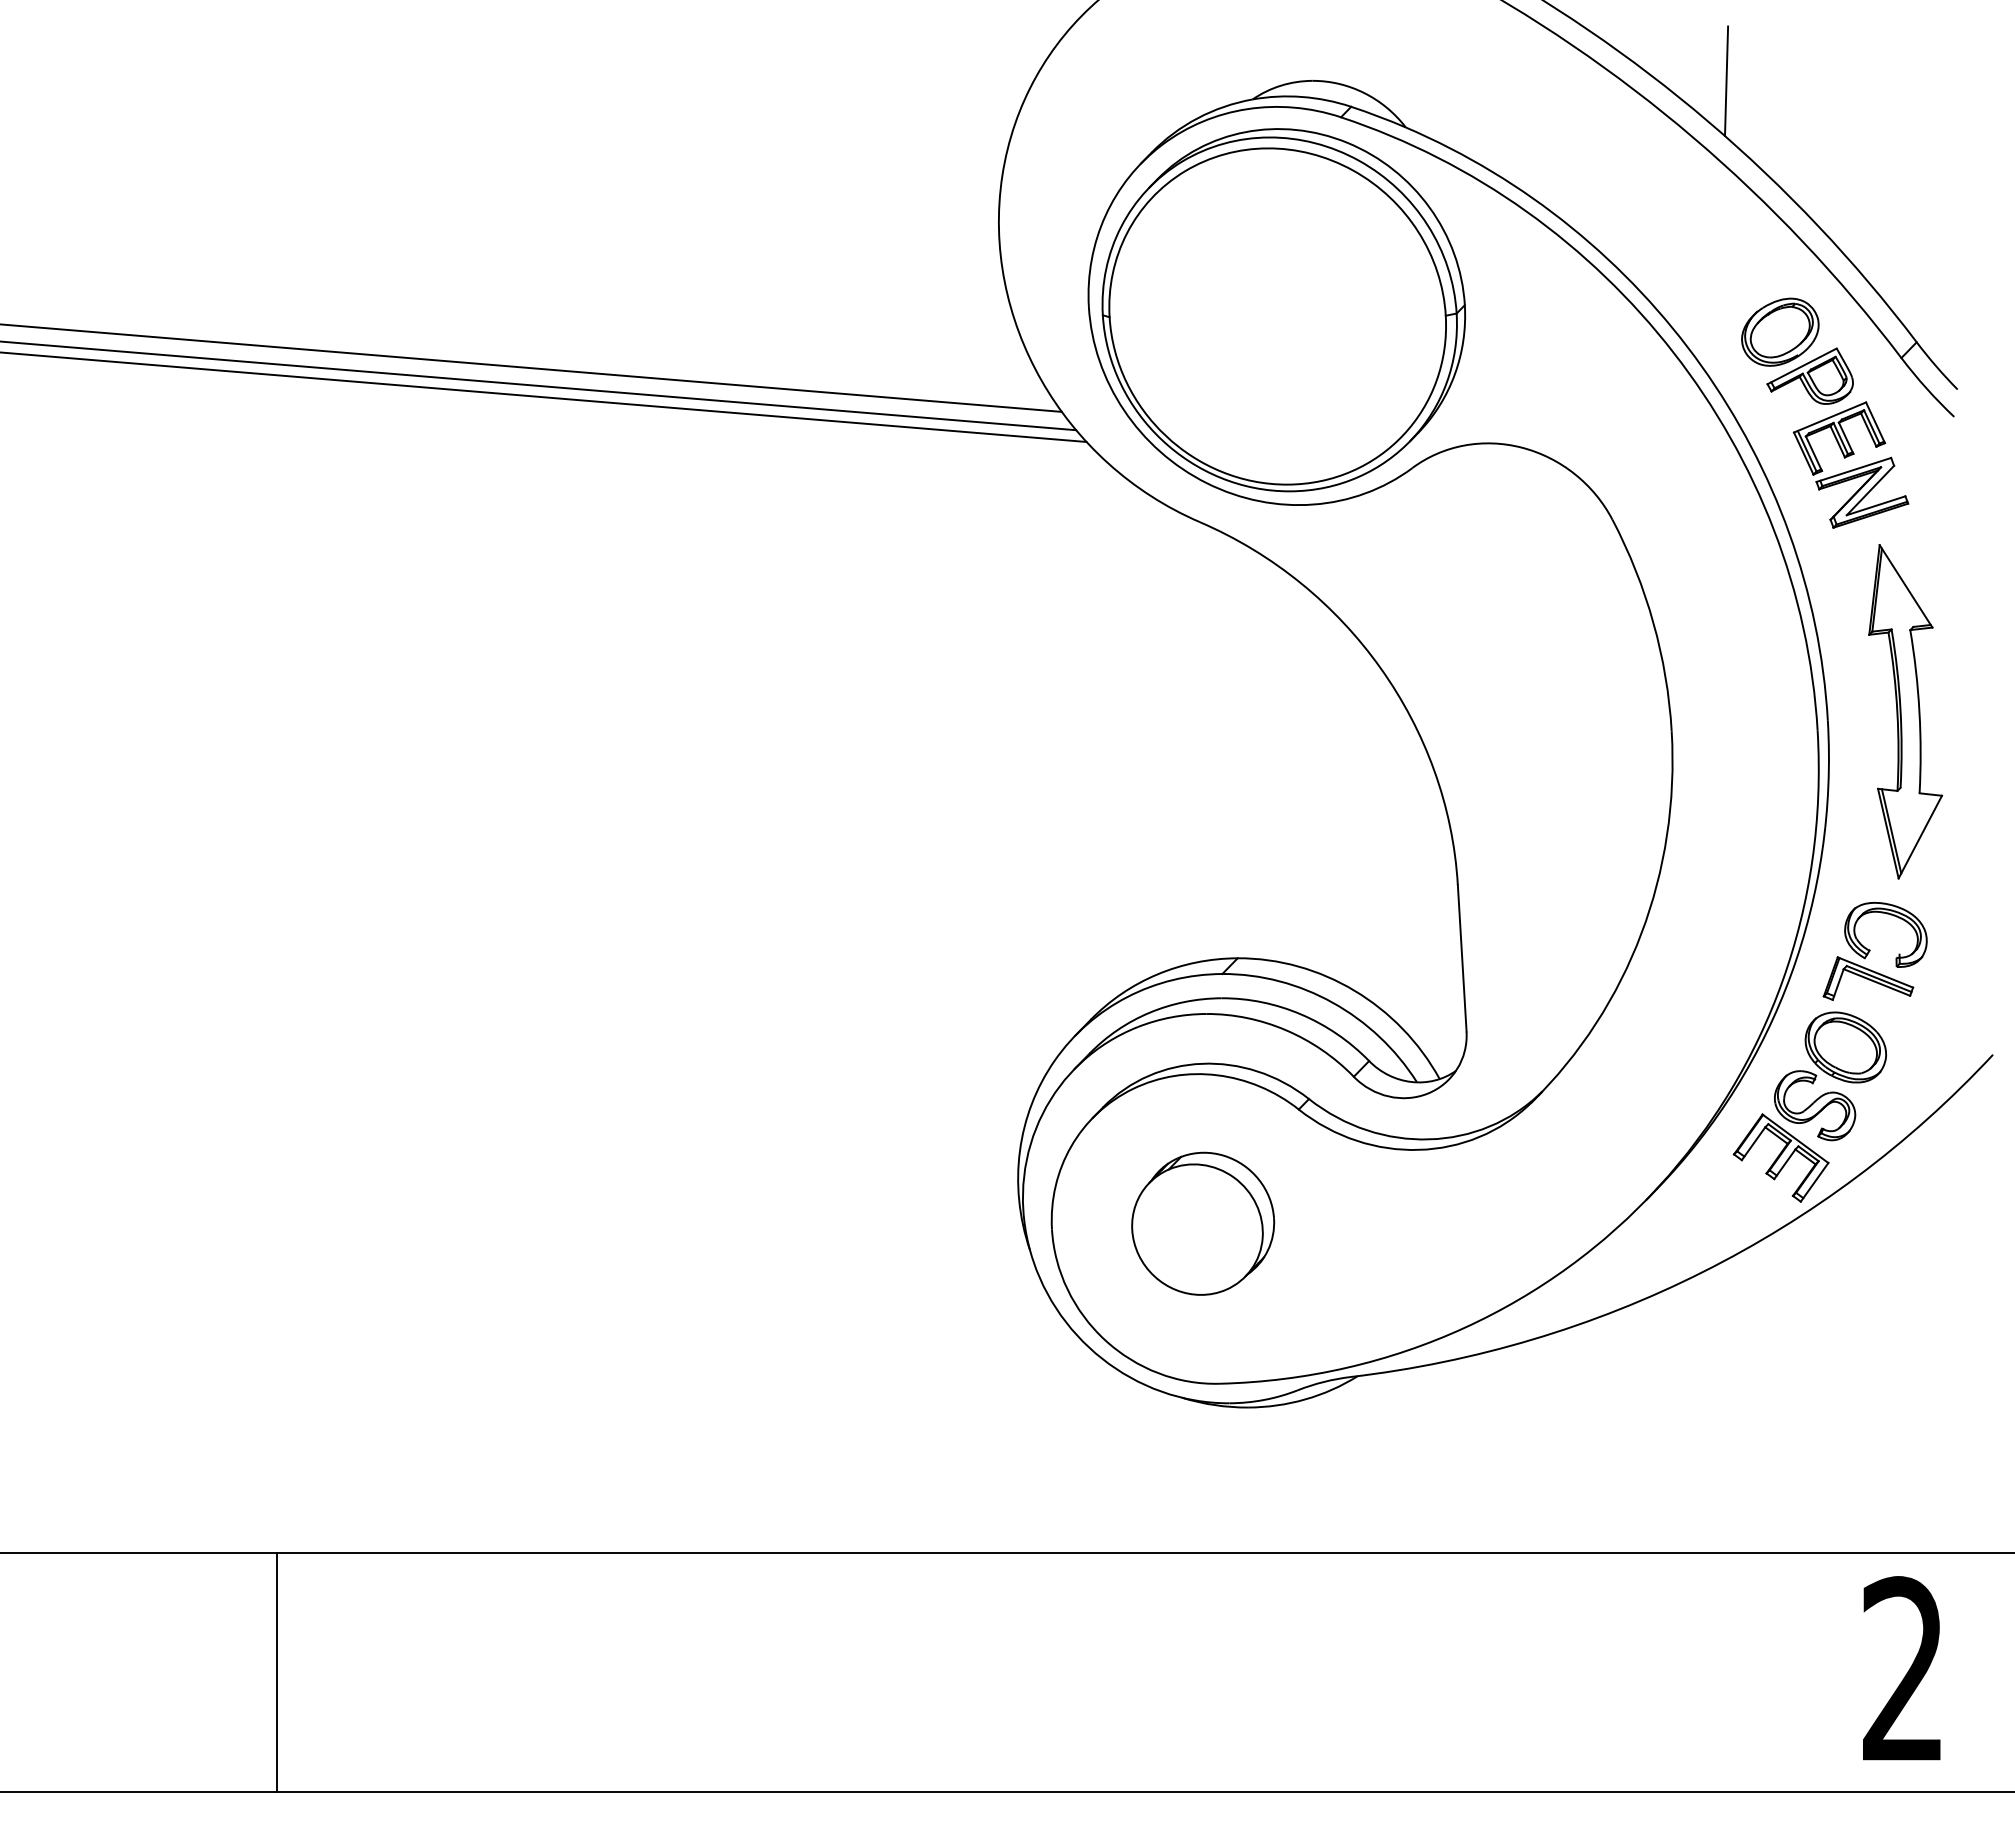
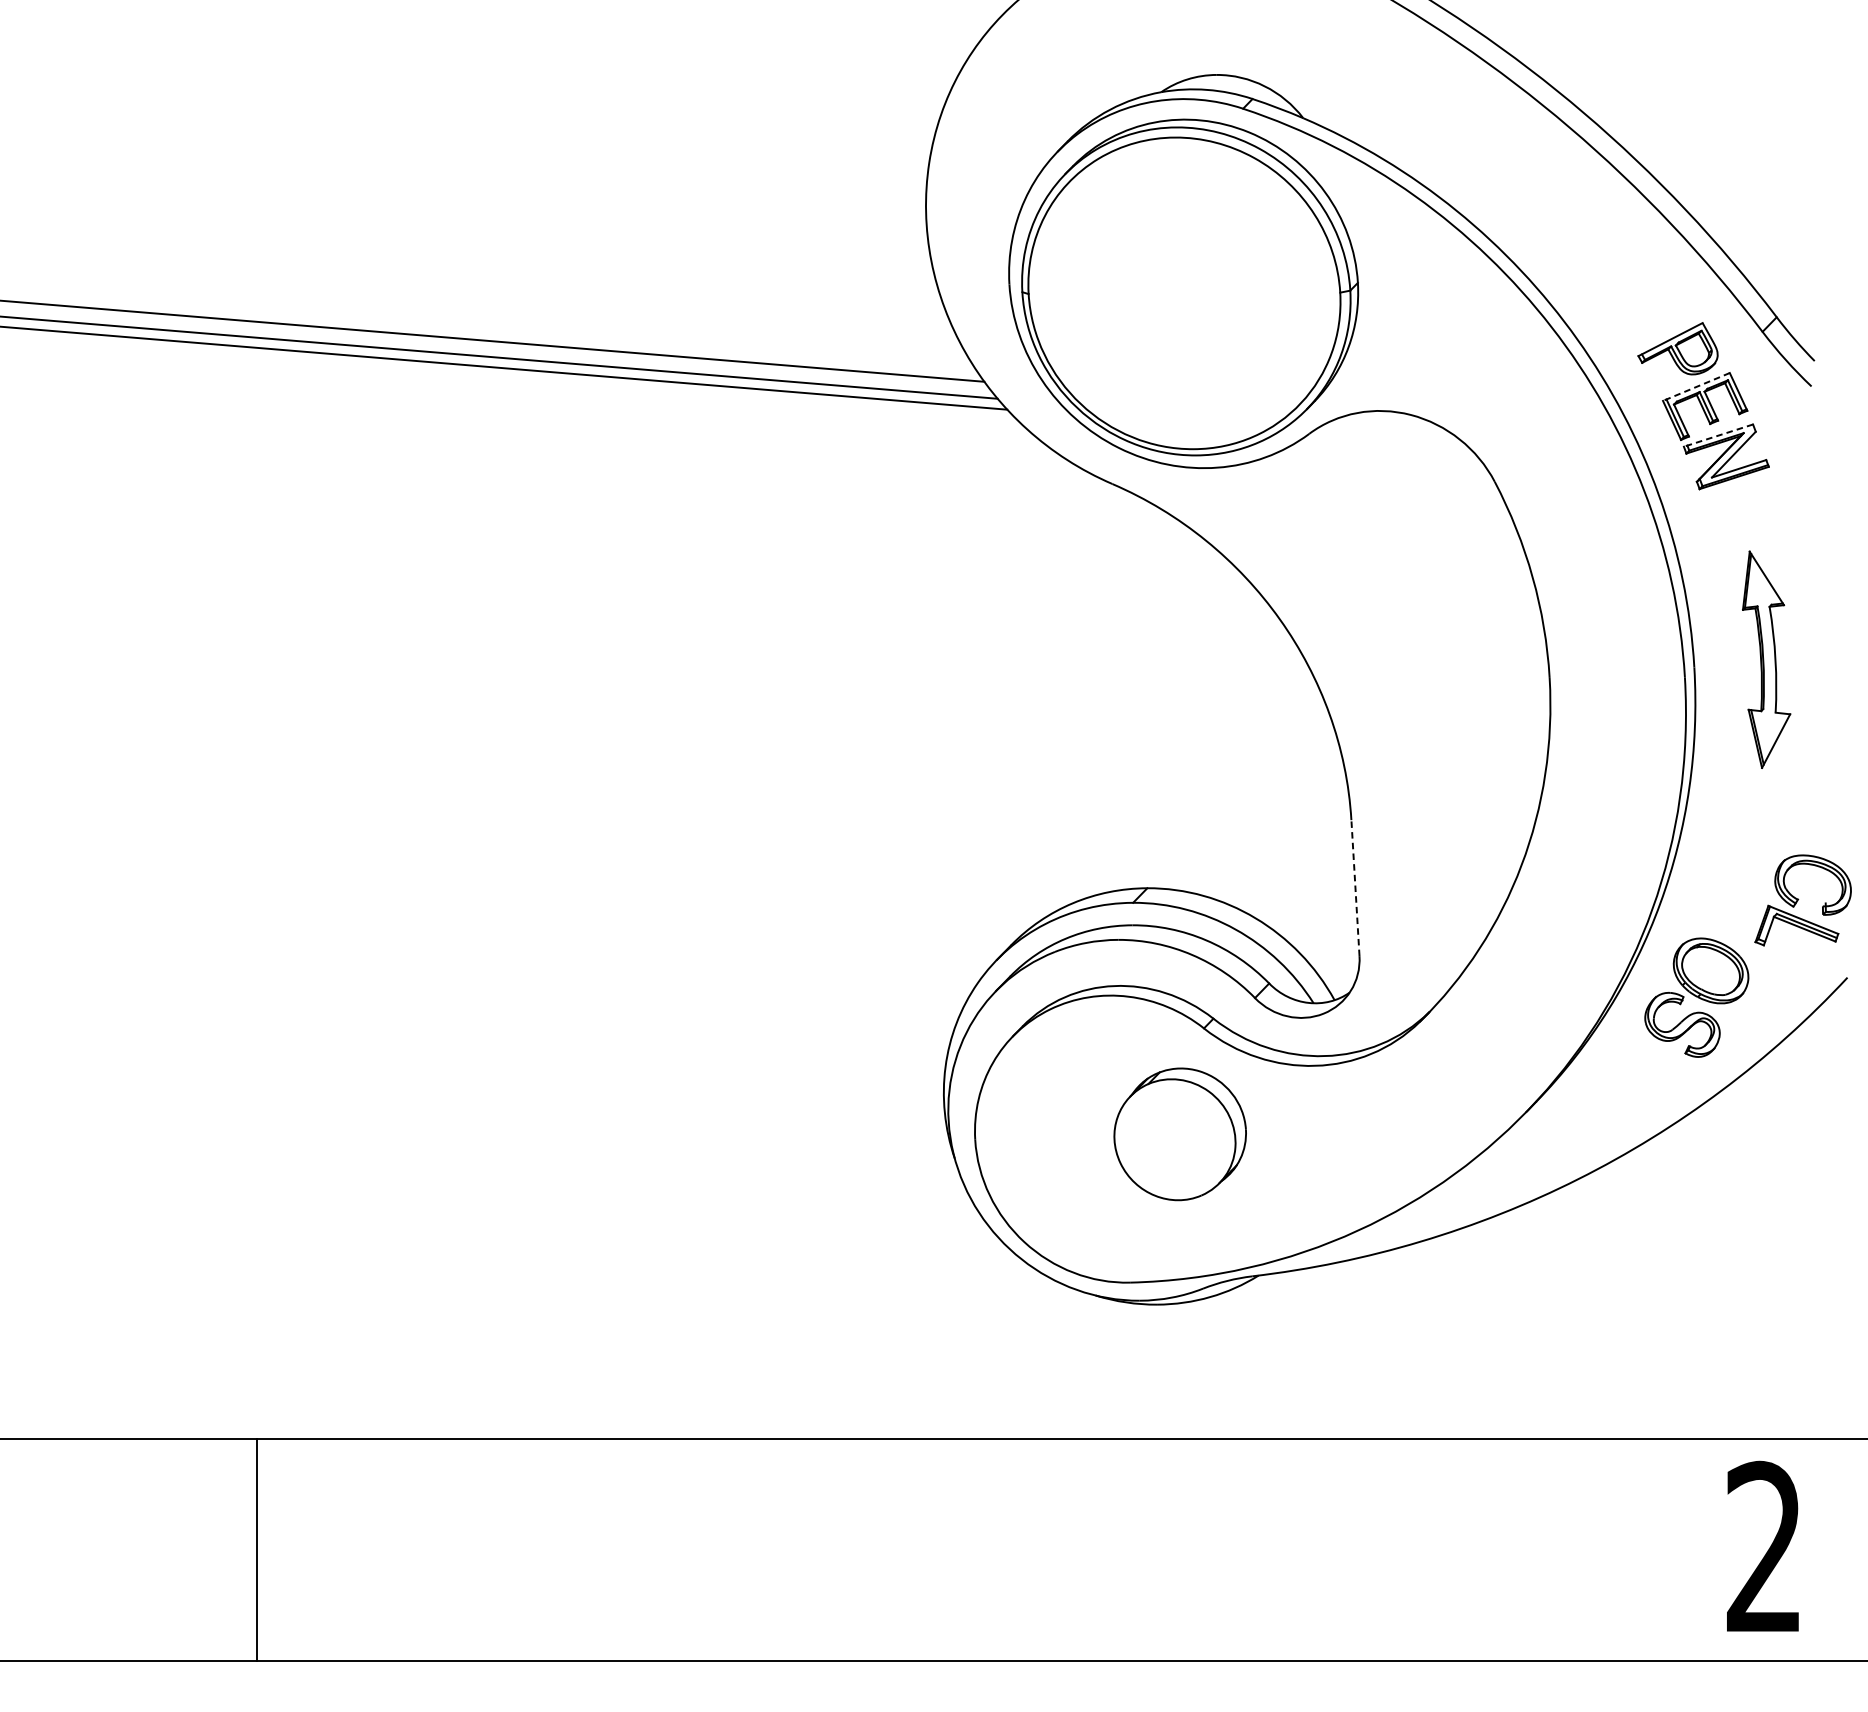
line: (1726, 81) -> (1600, 75), removed
part: (1780, 331) -> (1650, 307), removed
line: (1829, 417) -> (1695, 386), solid -> dashed
line: (1853, 470) -> (1718, 436), solid -> dashed
part: (1905, 711) -> (1766, 659), size x0.7
part: (1874, 951) -> (1802, 900), moved
line: (1462, 957) -> (1355, 887), solid -> dashed
part: (1780, 1157) -> (1650, 1072), removed
part: (1203, 1223) -> (1180, 1134), moved

